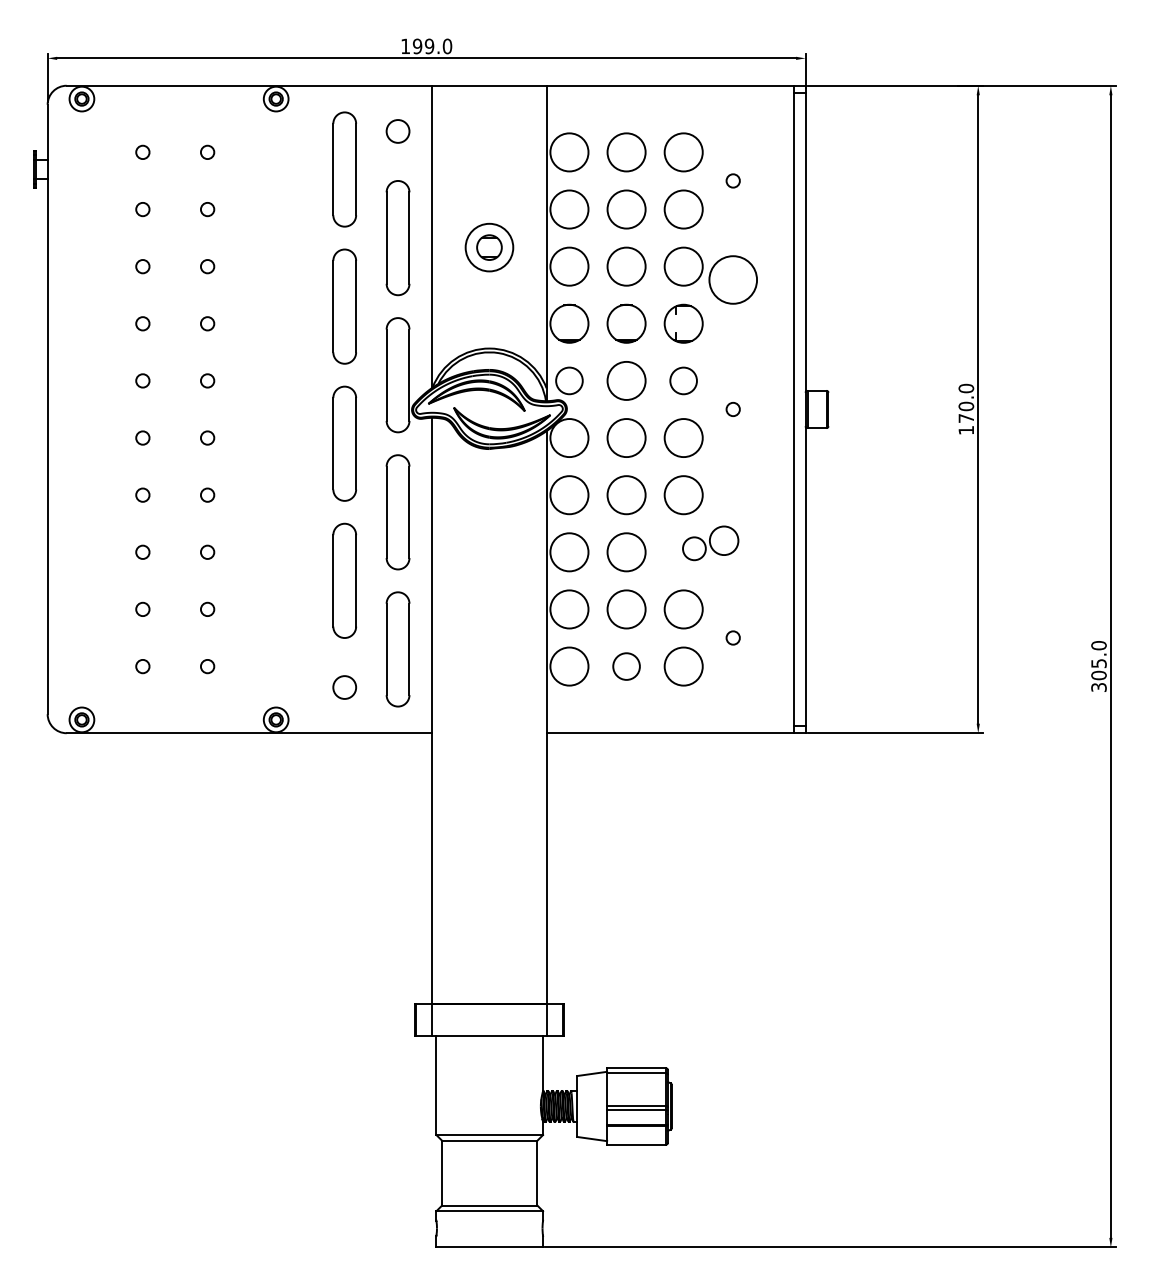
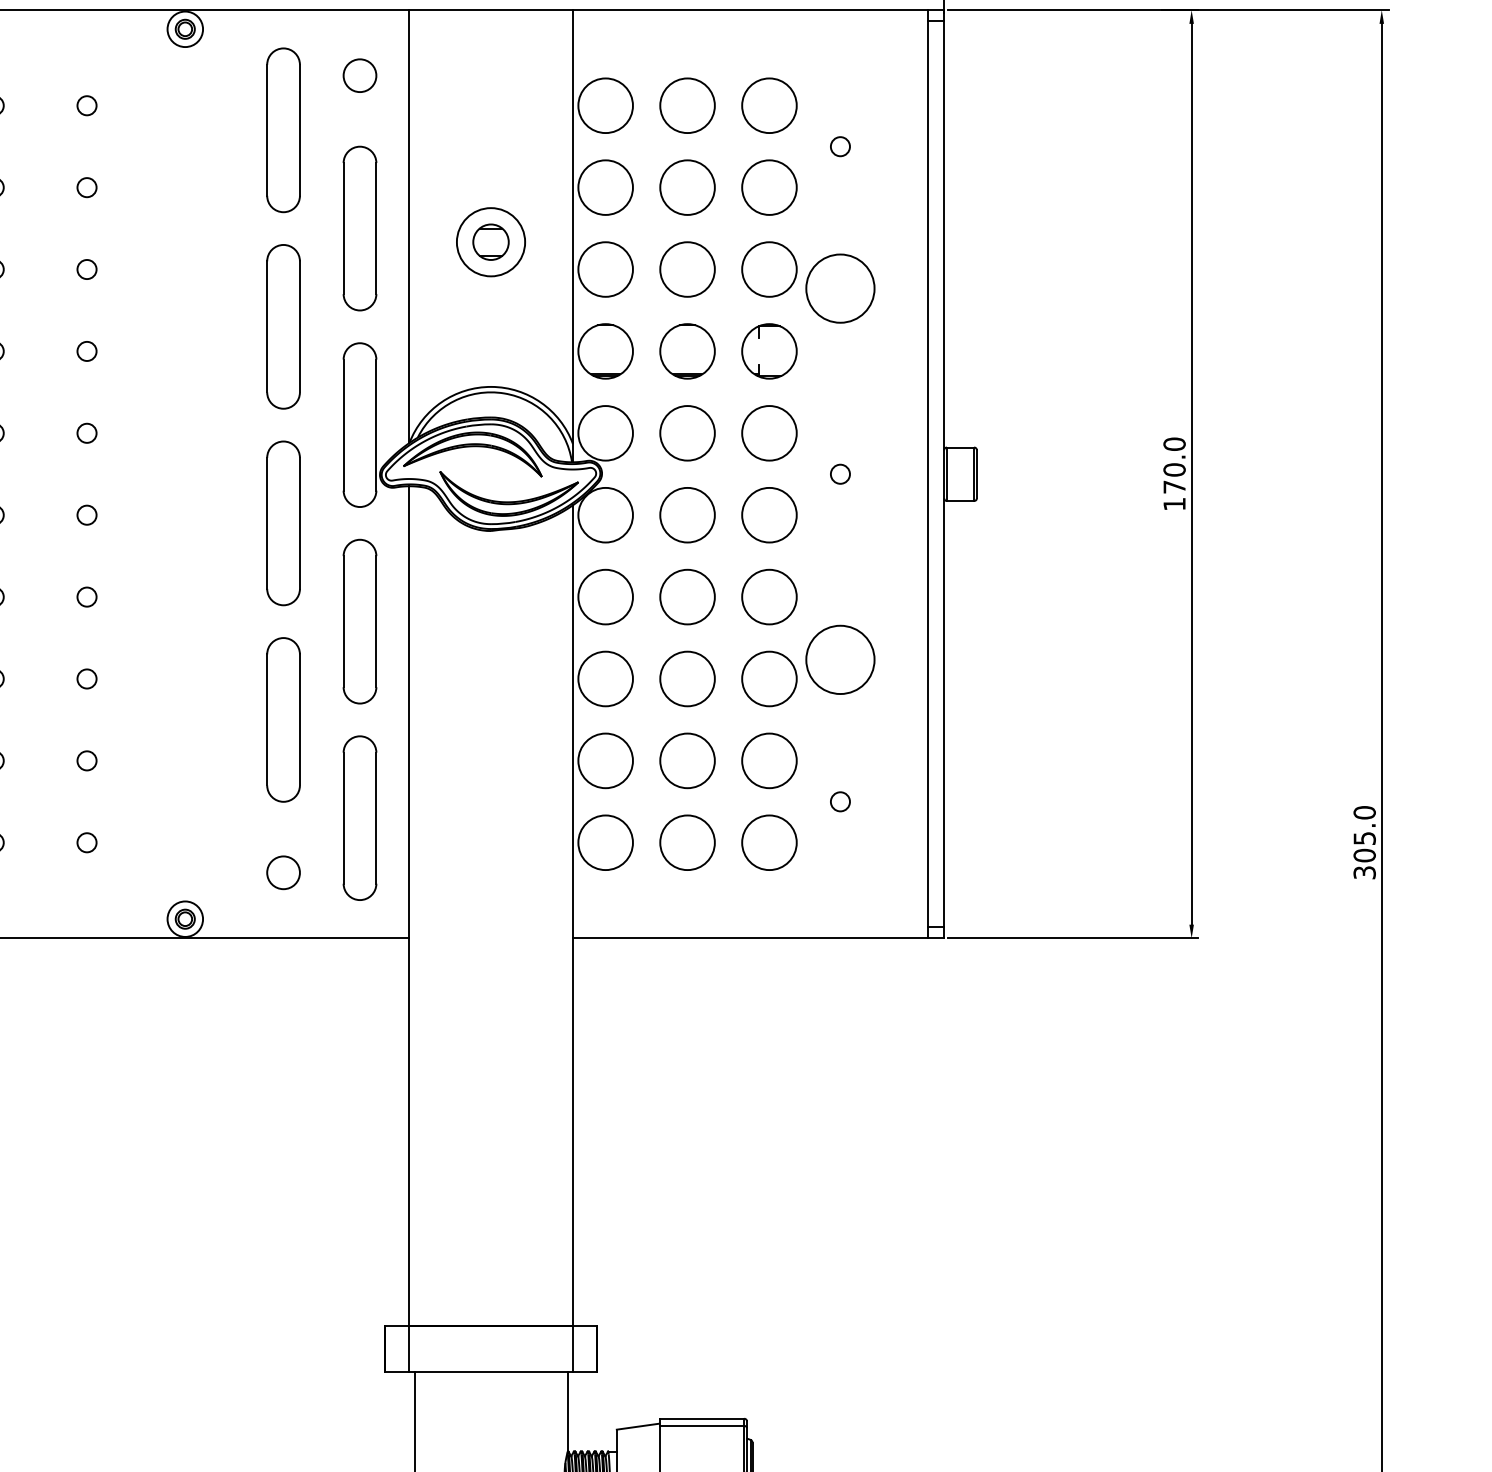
circle: (569, 380) -> (605, 432), size x1.43
circle: (683, 380) -> (769, 432), size x1.43
part: (710, 543) -> (807, 666), size x1.67
circle: (626, 666) -> (687, 842), size x1.43

